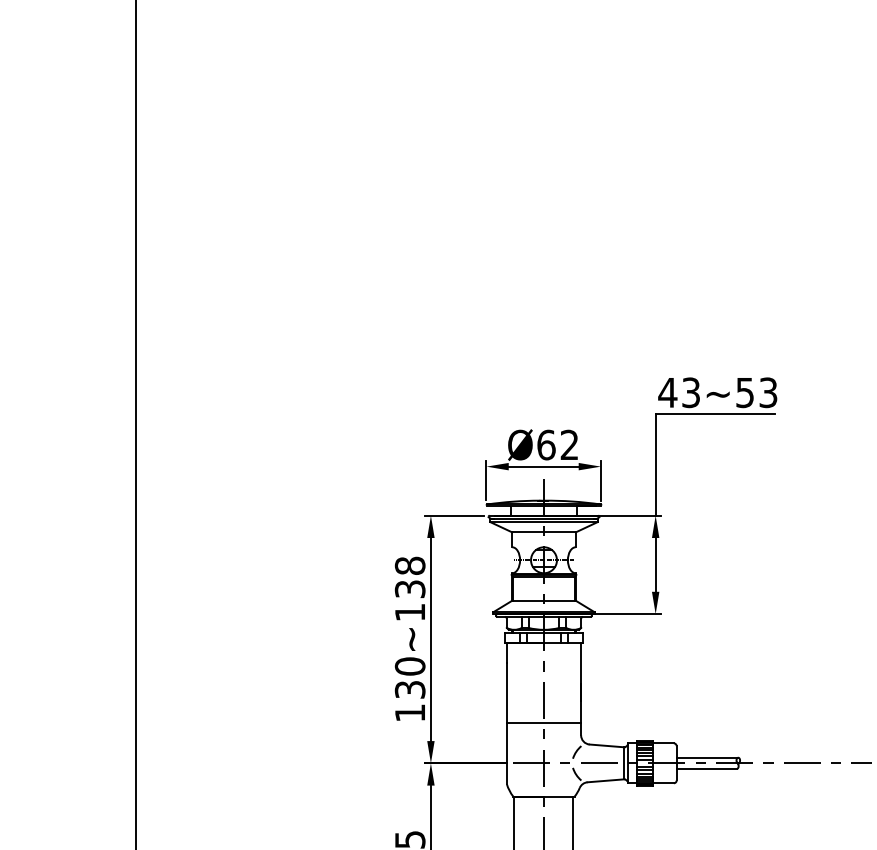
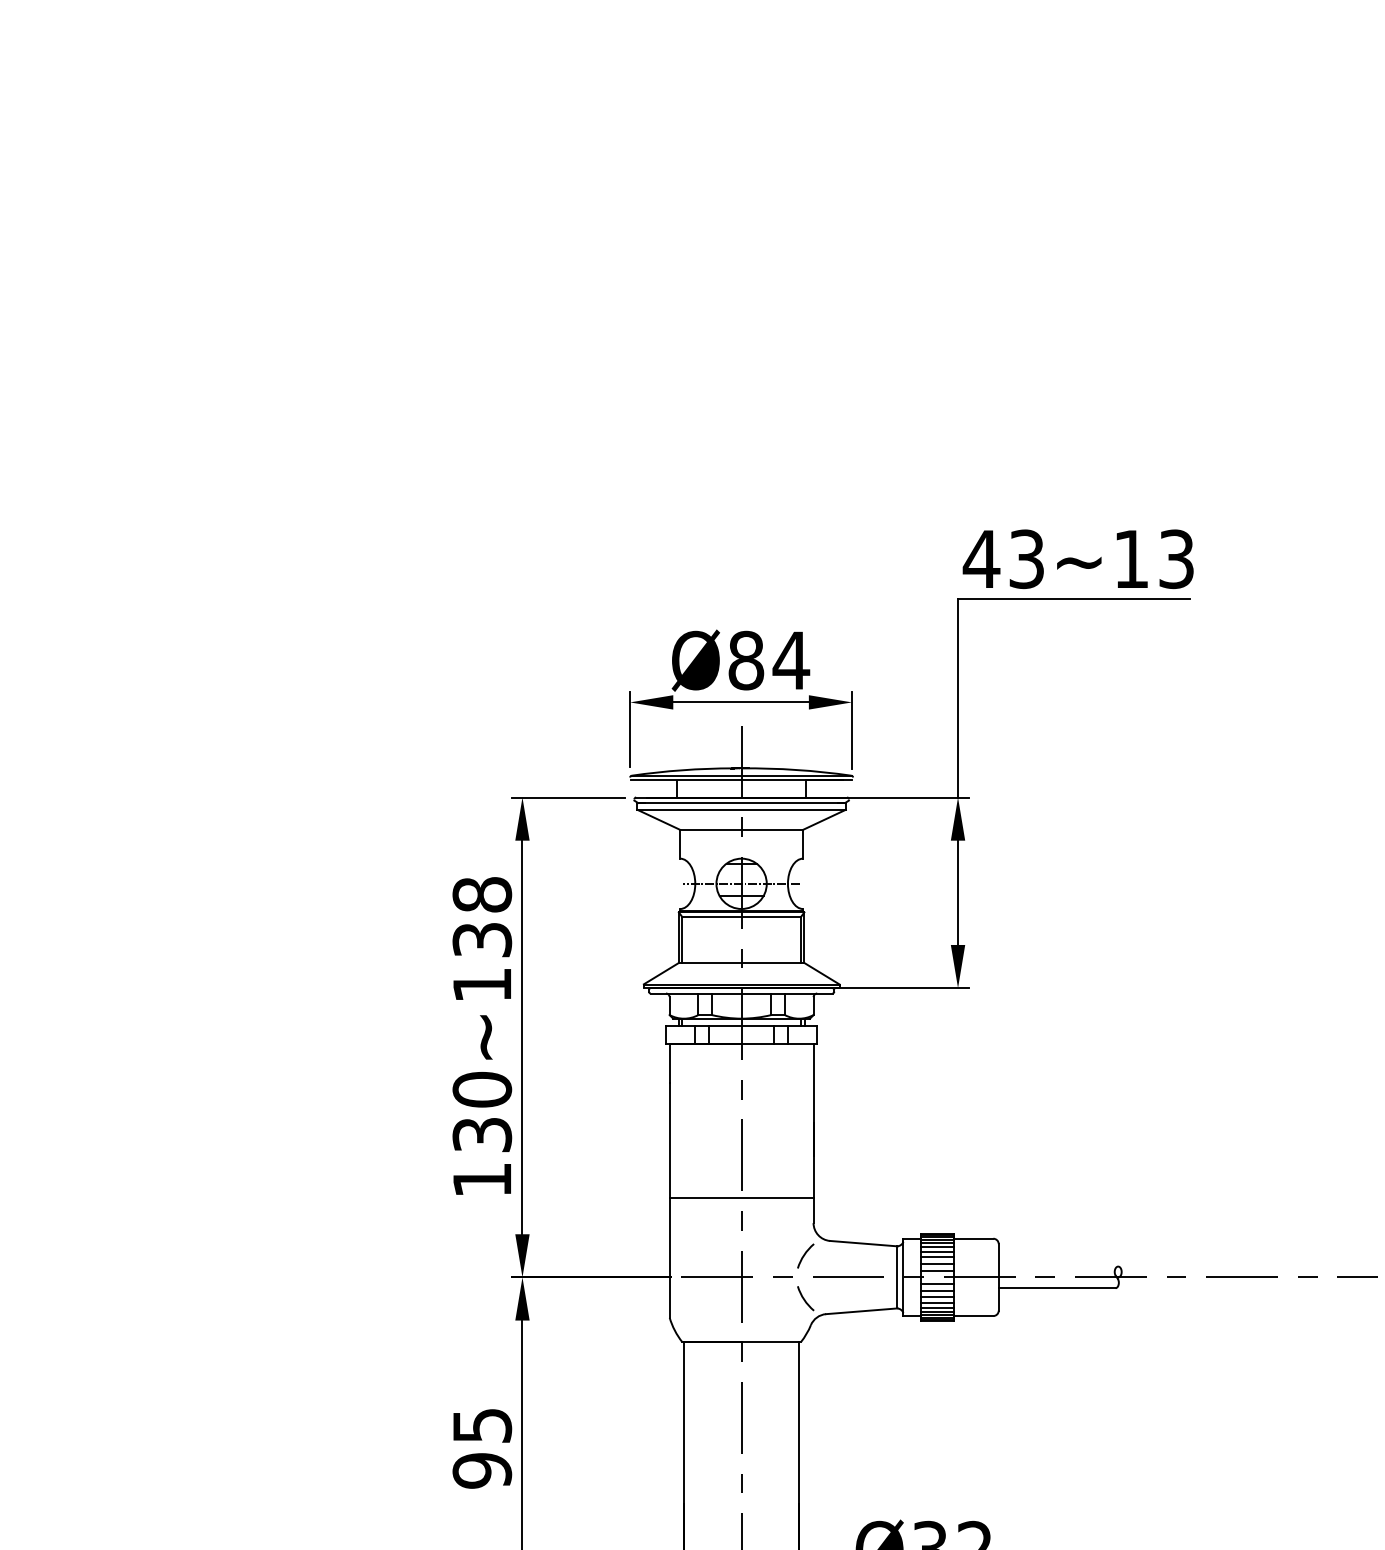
text: (744, 393) -> (1130, 560), 43~53 -> 43~13
text: (558, 444) -> (769, 659), Ø62 -> Ø84
line: (707, 757) -> (1058, 1266), removed

